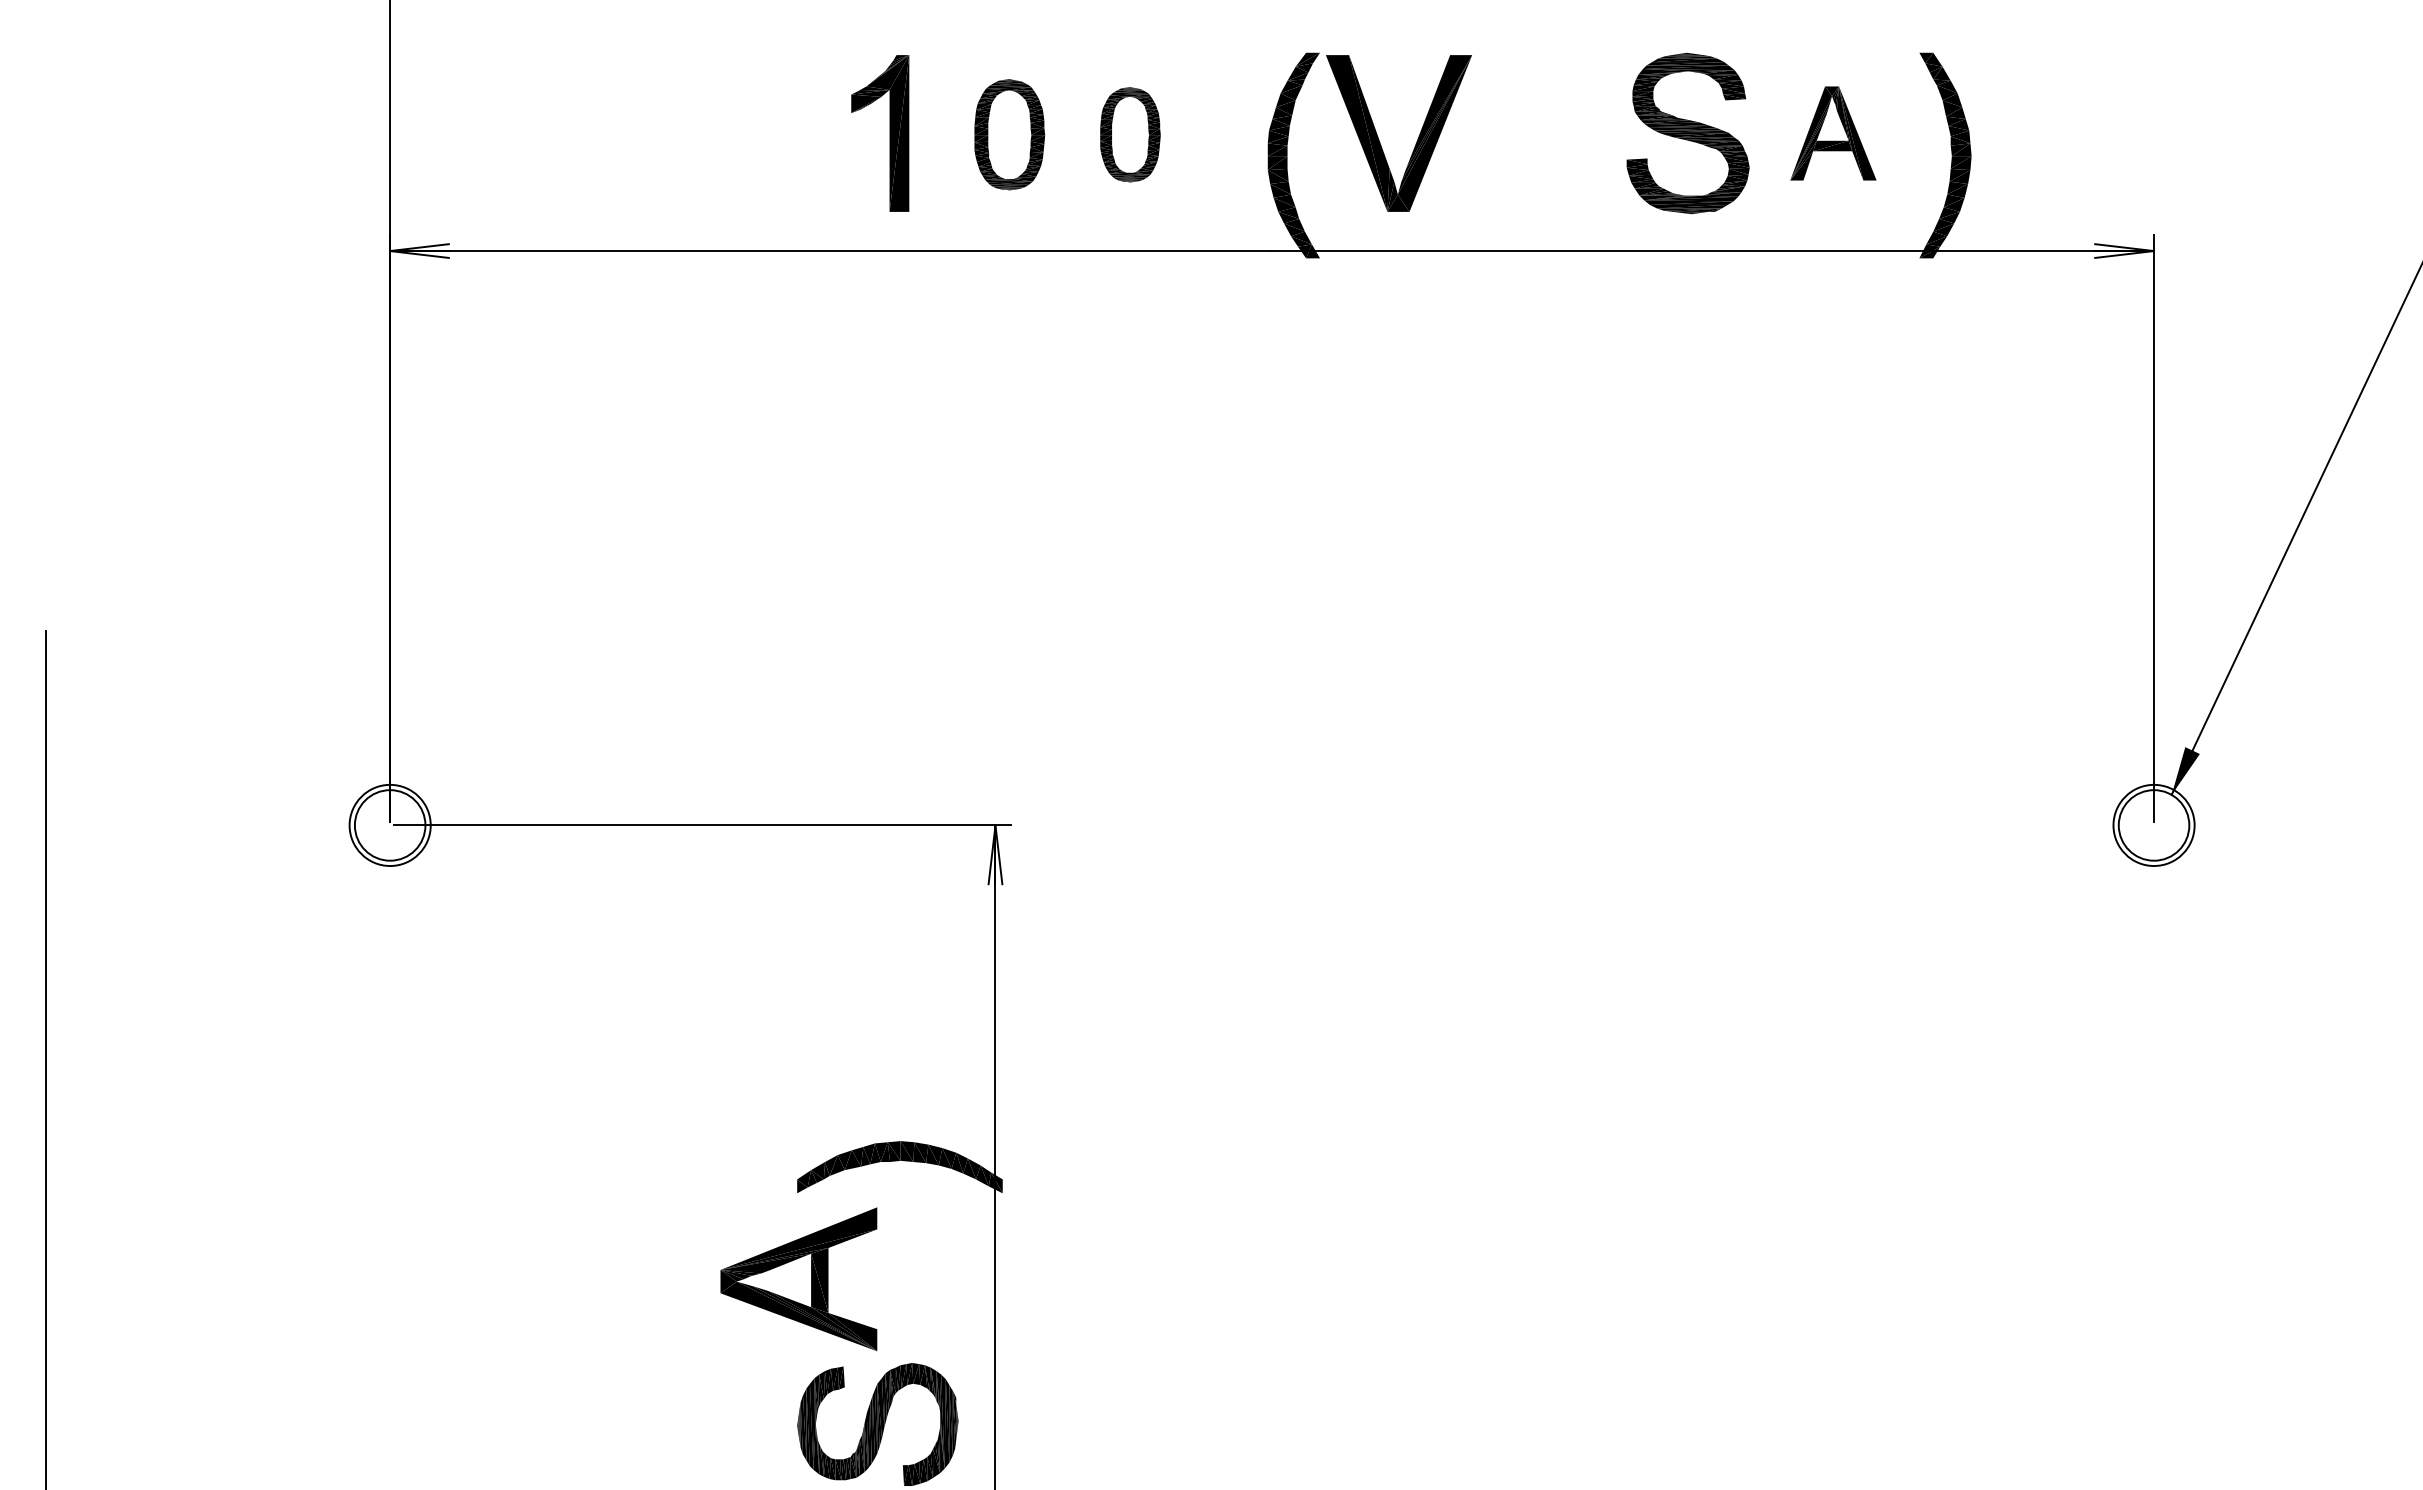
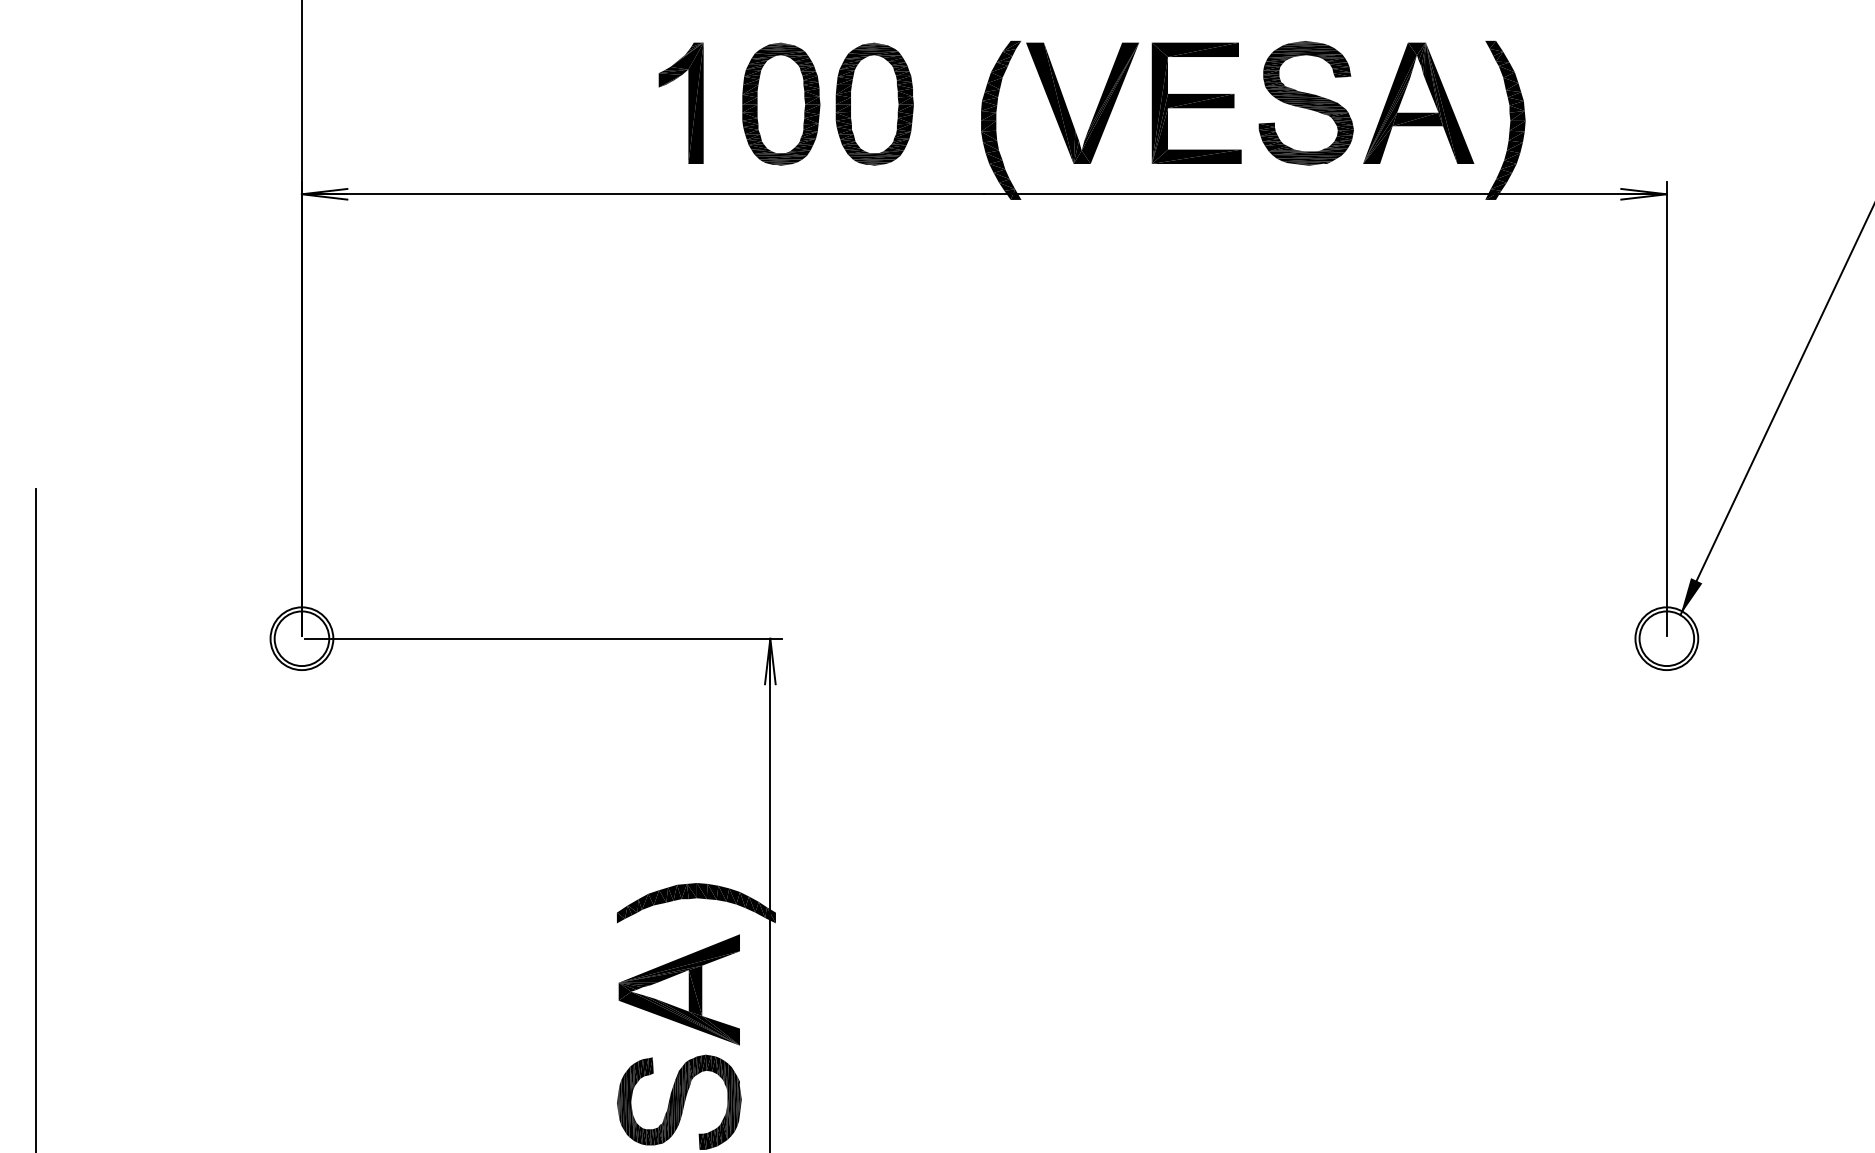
part: (1546, 133) -> (1196, 103), added
part: (1833, 133) -> (1418, 103), size x1.67
part: (1009, 134) -> (781, 104), size x1.43
part: (1130, 134) -> (874, 104), size x1.67
part: (798, 1278) -> (679, 989), moved

